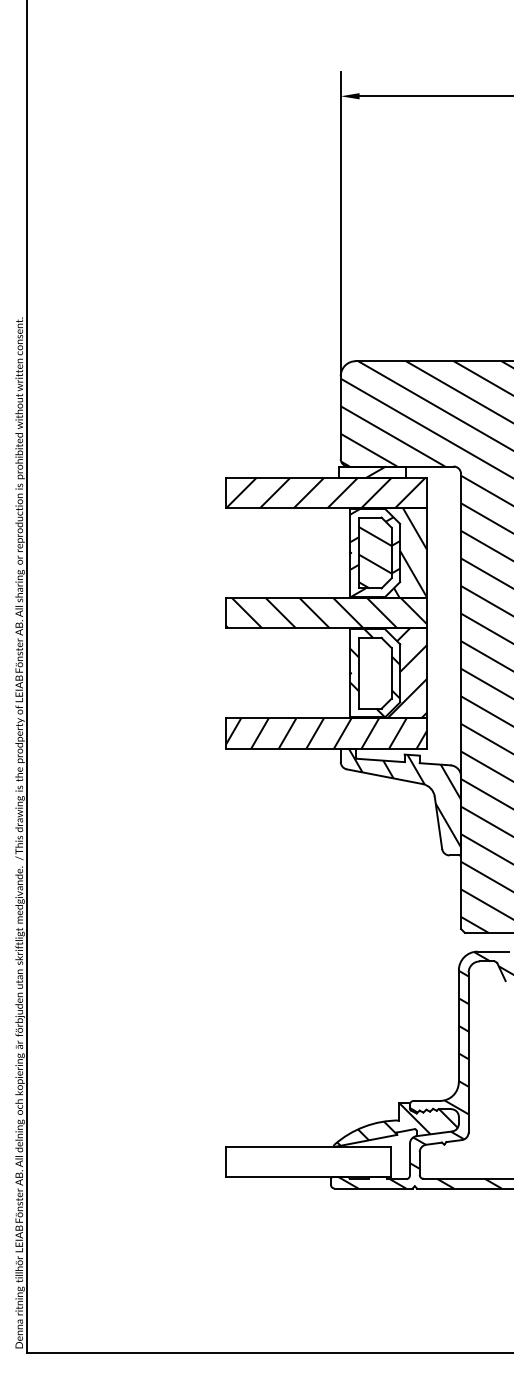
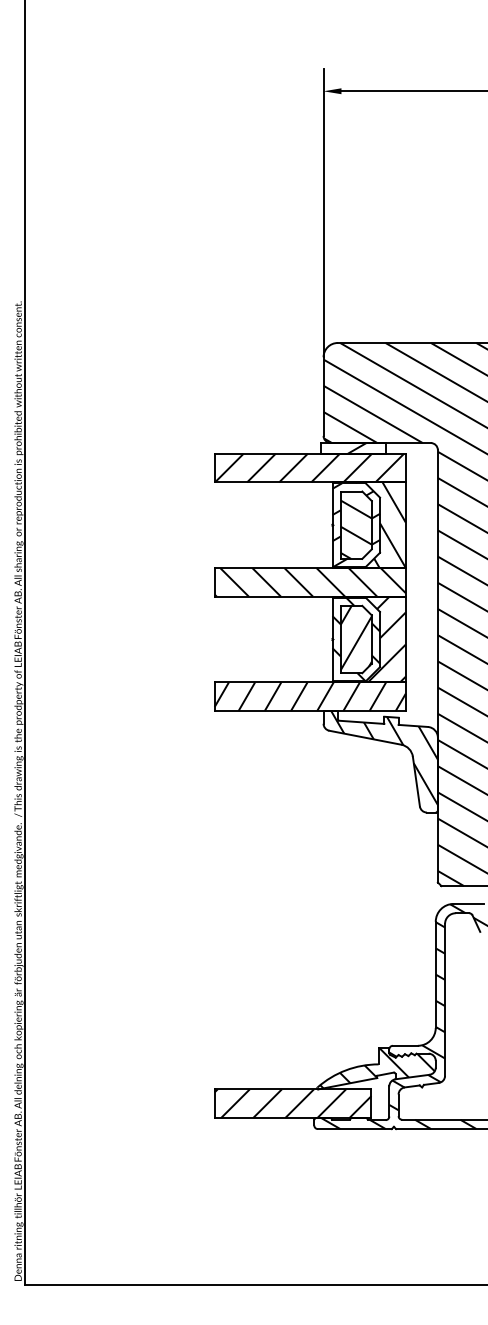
hatch: (374, 671) -> (355, 637), added
hatch: (308, 1161) -> (292, 1103), added

